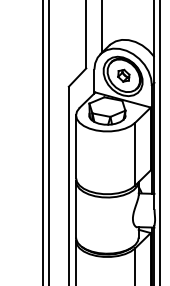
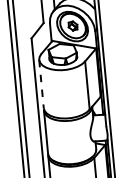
line: (76, 147) -> (41, 84), solid -> dashed

